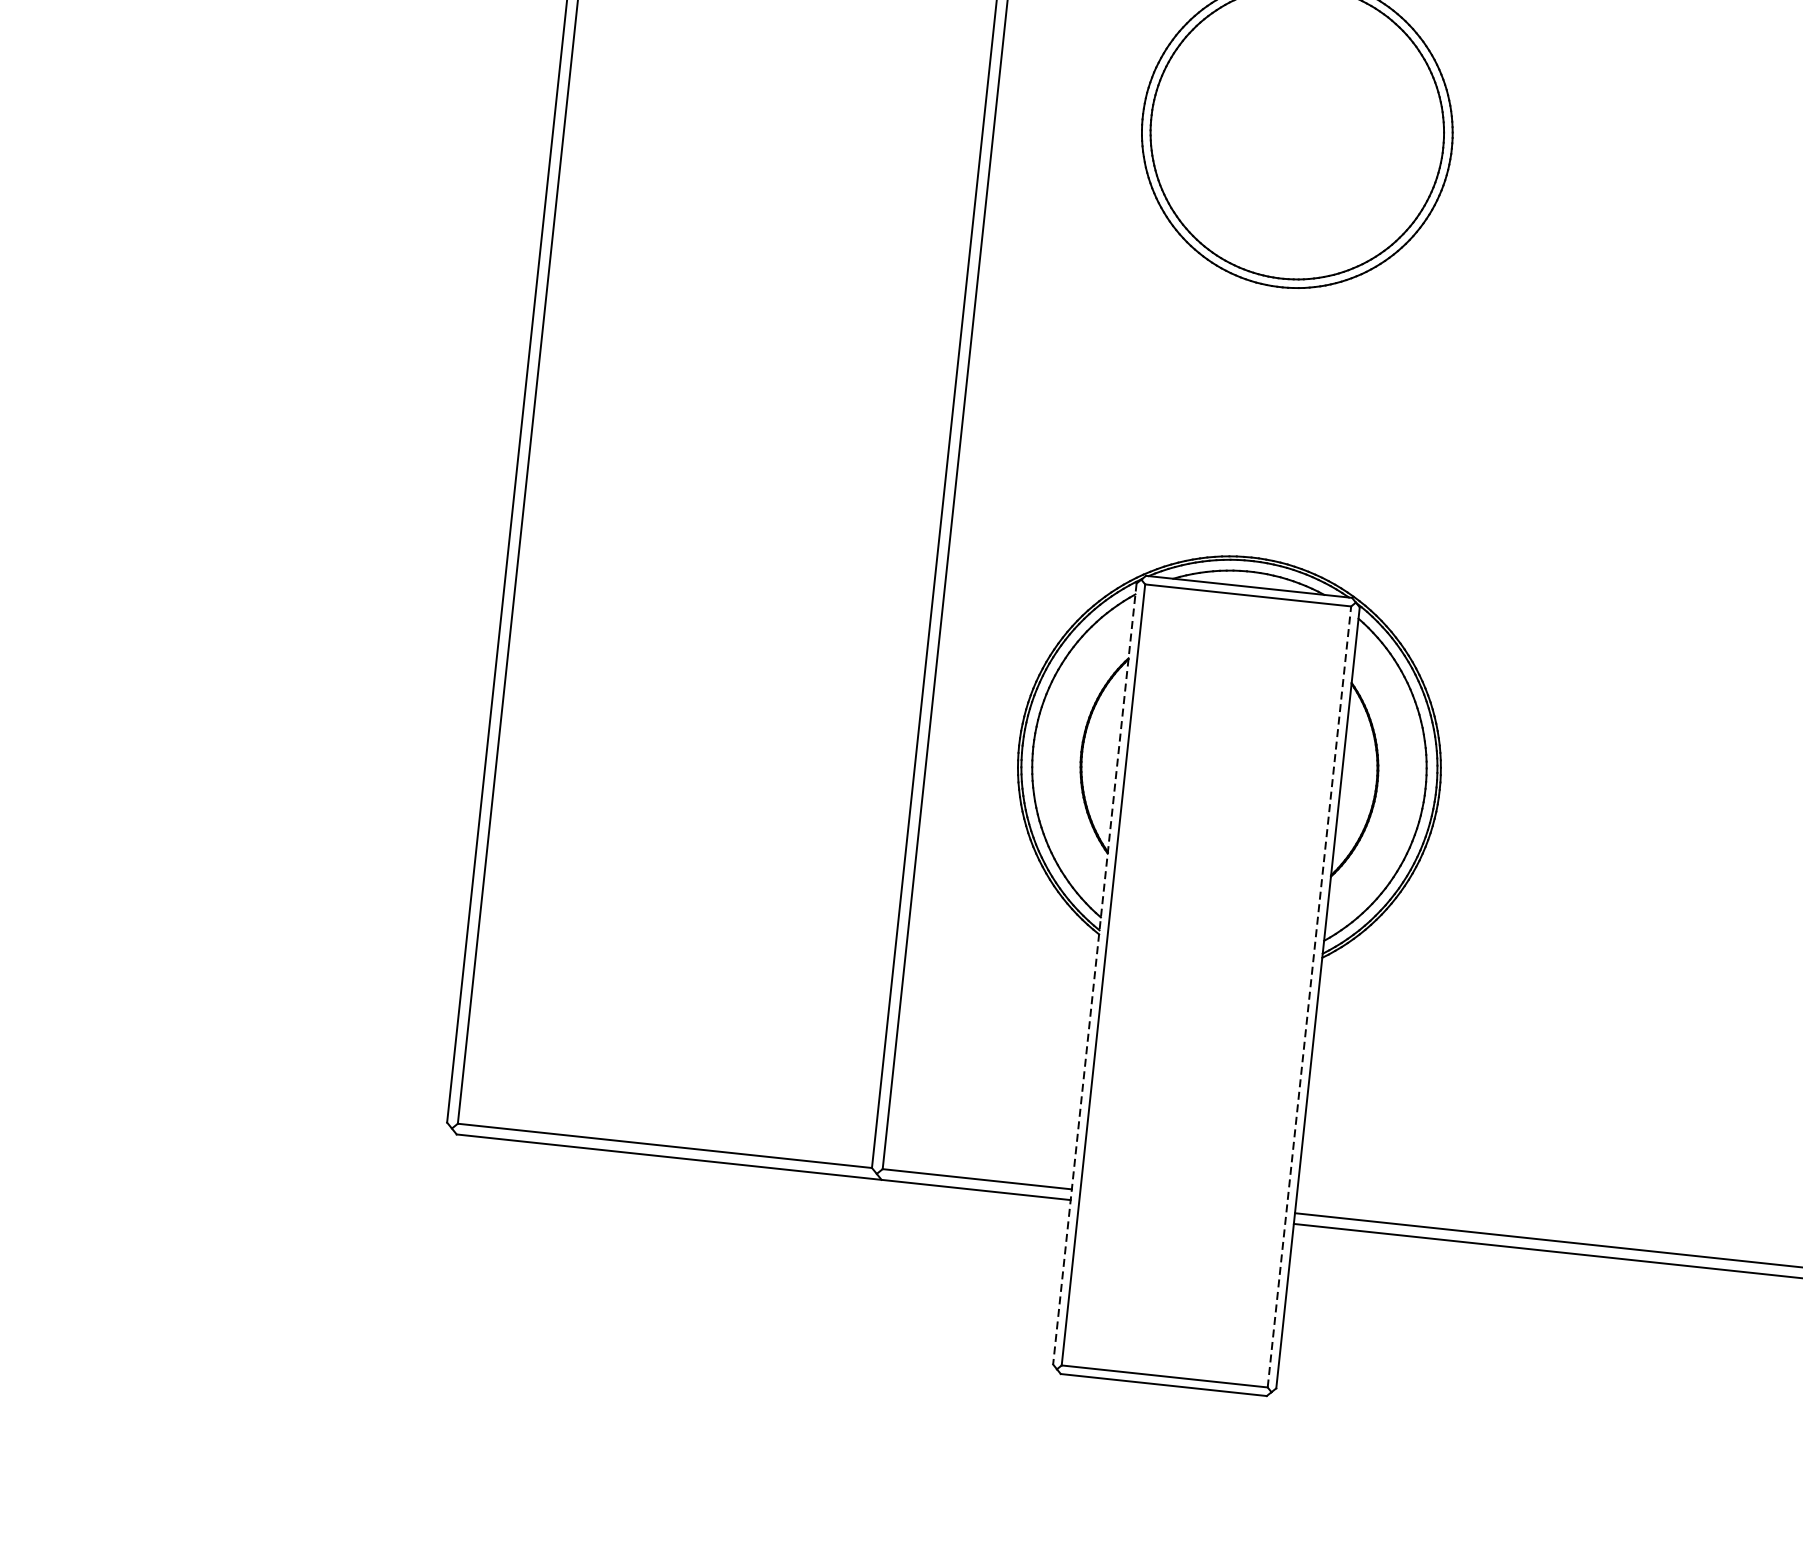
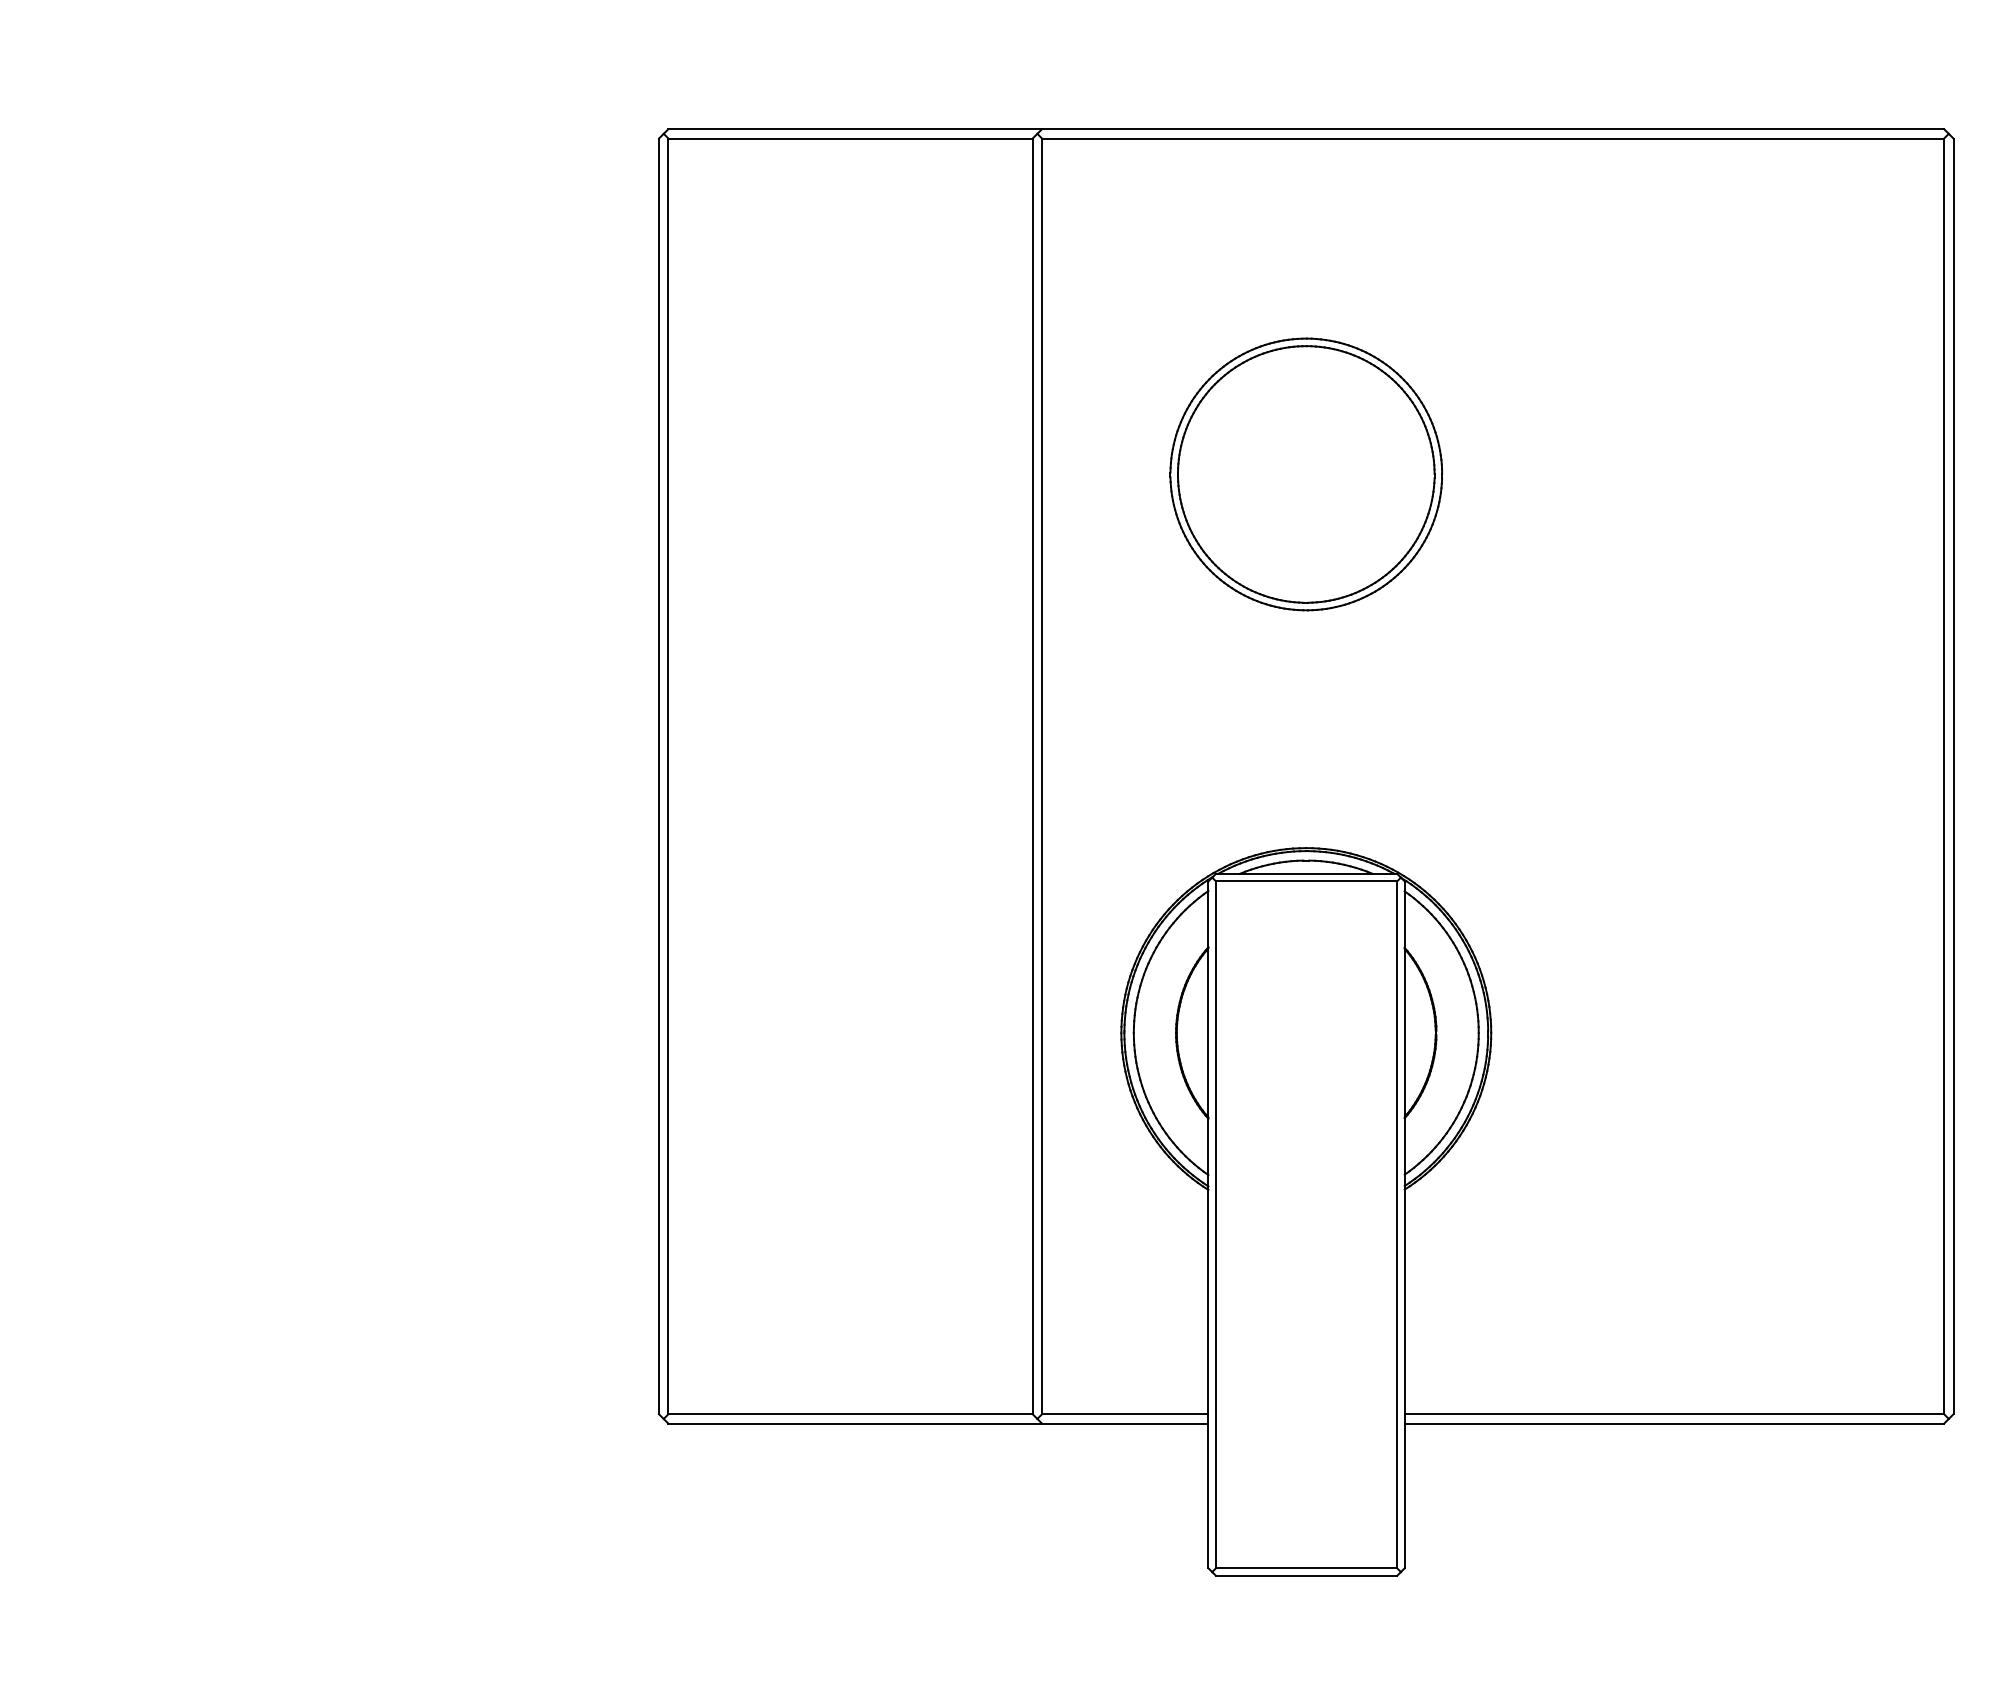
line: (1094, 974) -> (1208, 1225), dashed -> solid
line: (1309, 996) -> (1397, 1224), dashed -> solid

